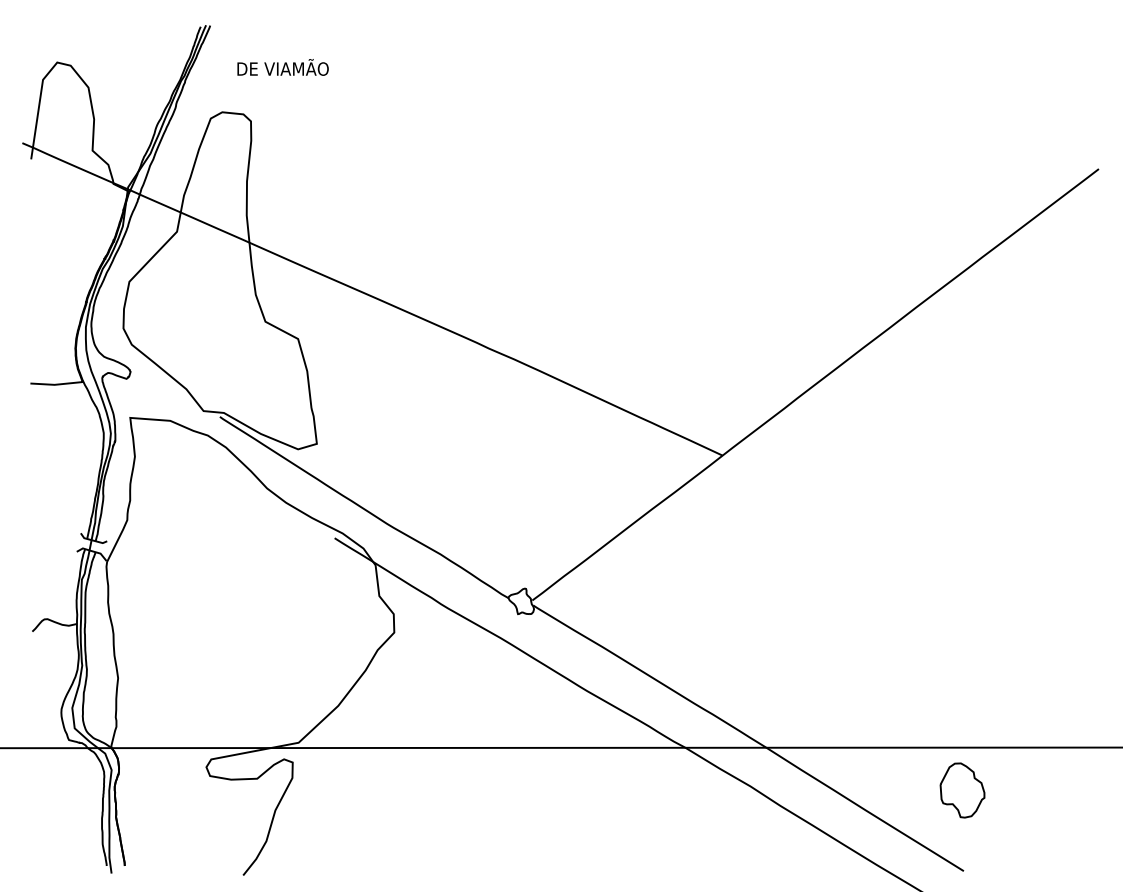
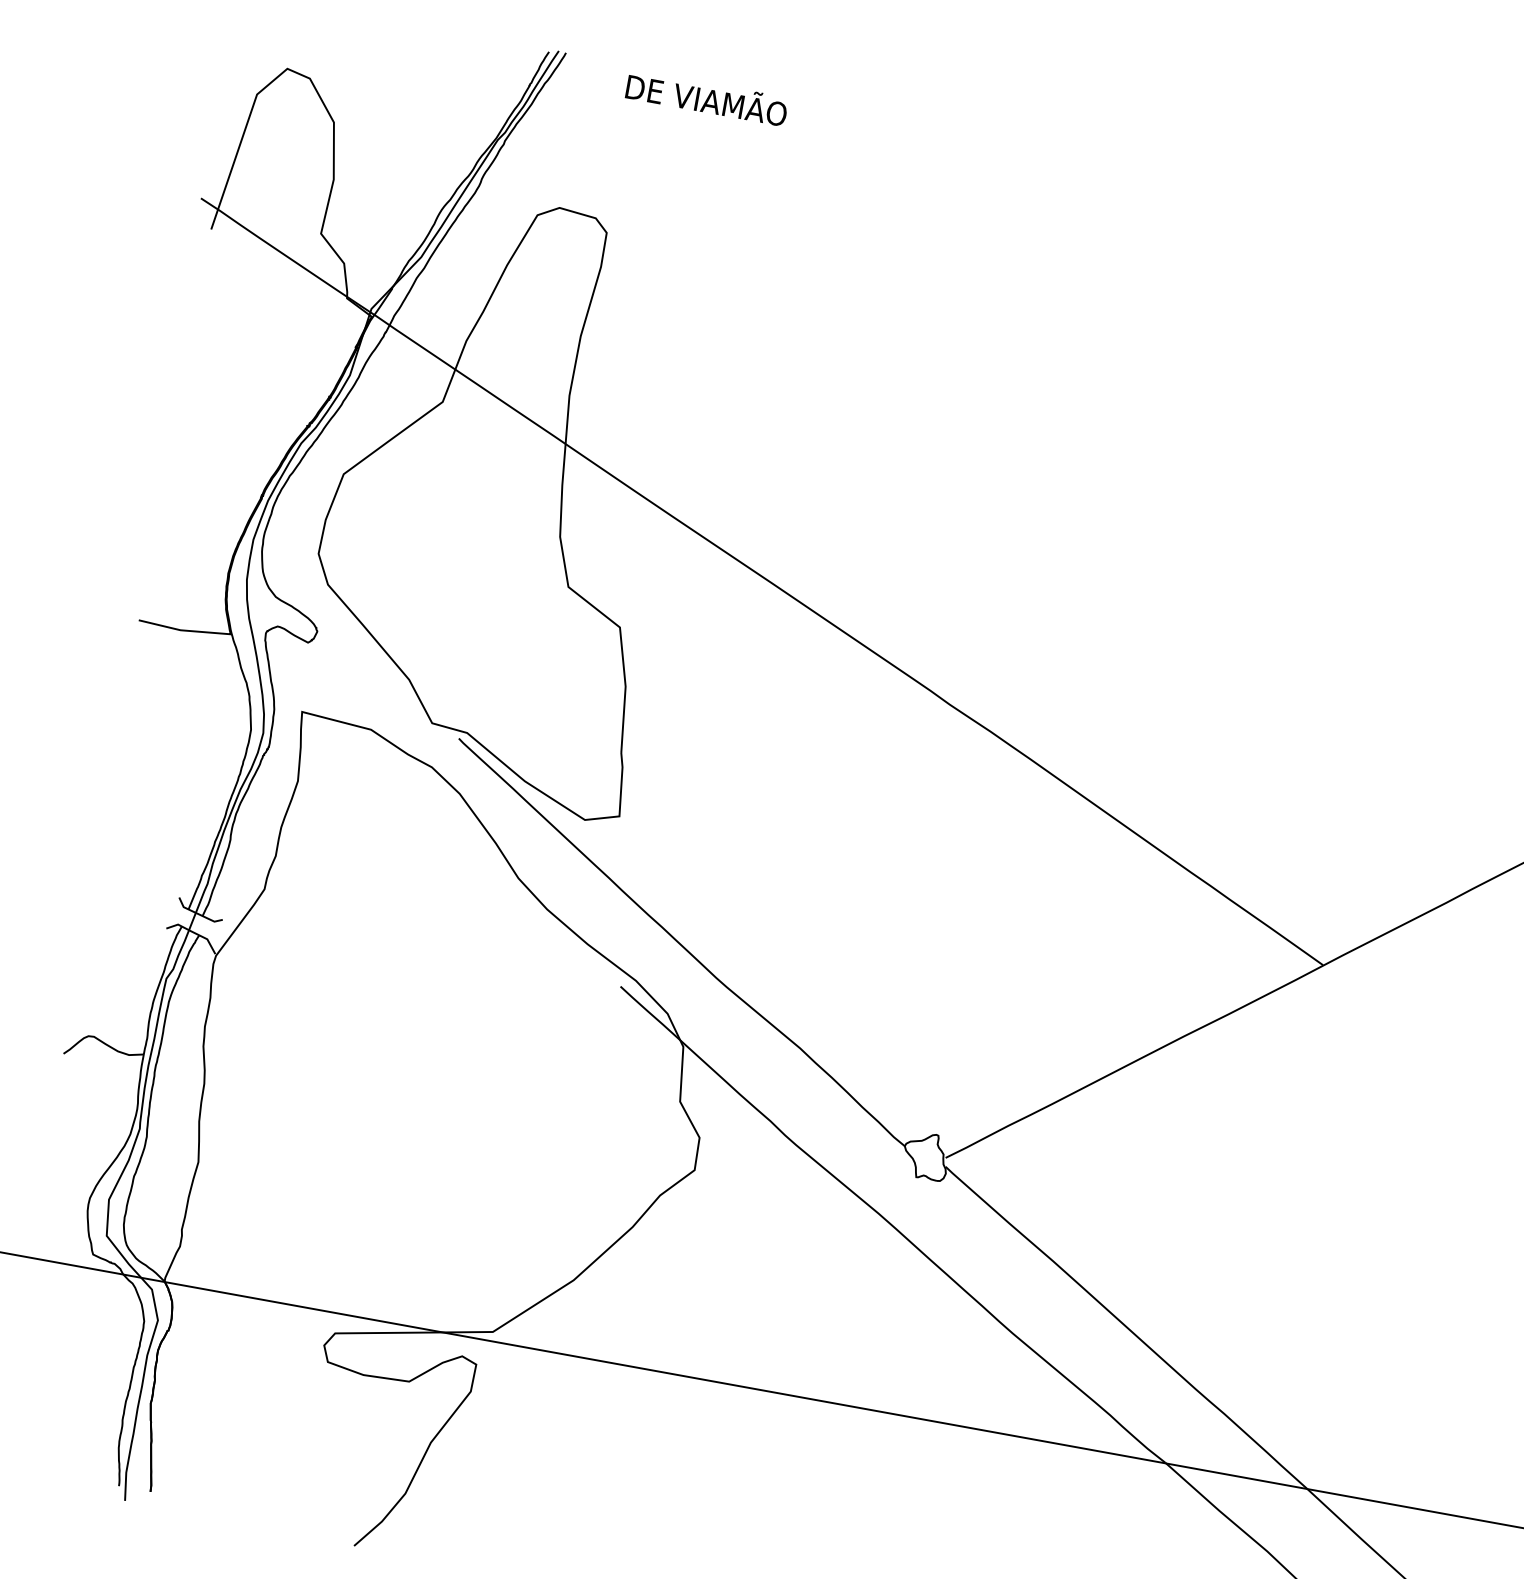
text: (282, 67) -> (706, 97), moved

